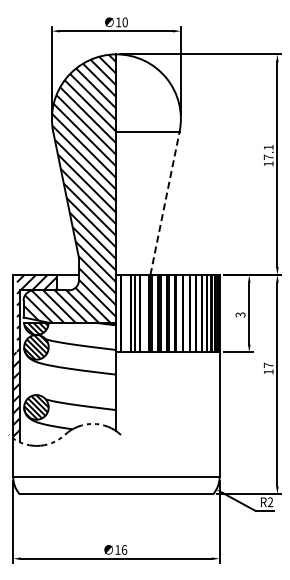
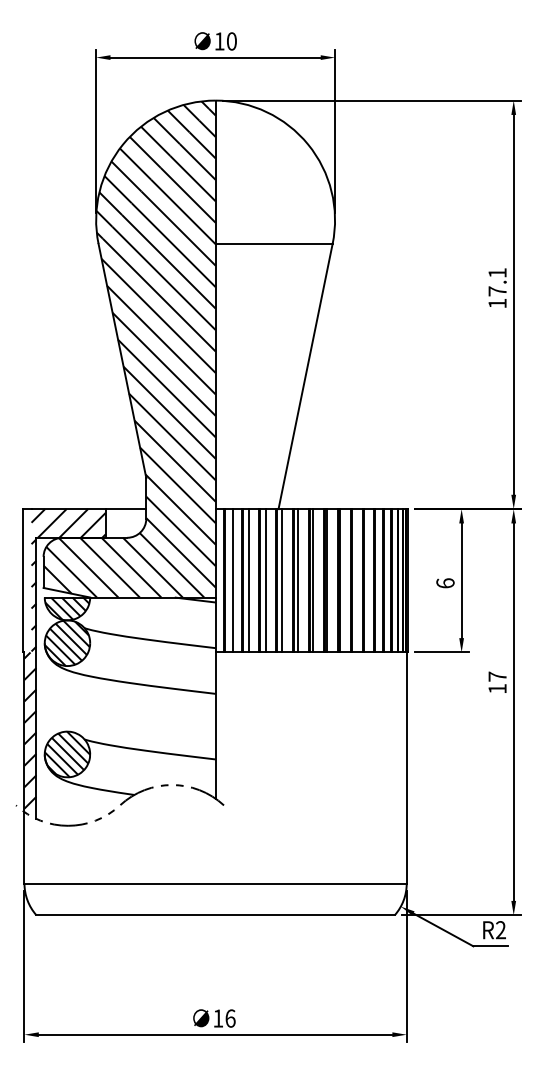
line: (165, 202) -> (306, 374), dashed -> solid
line: (125, 313) -> (232, 580), added
line: (143, 313) -> (265, 580), added
text: (240, 314) -> (445, 582), 3 -> 6

